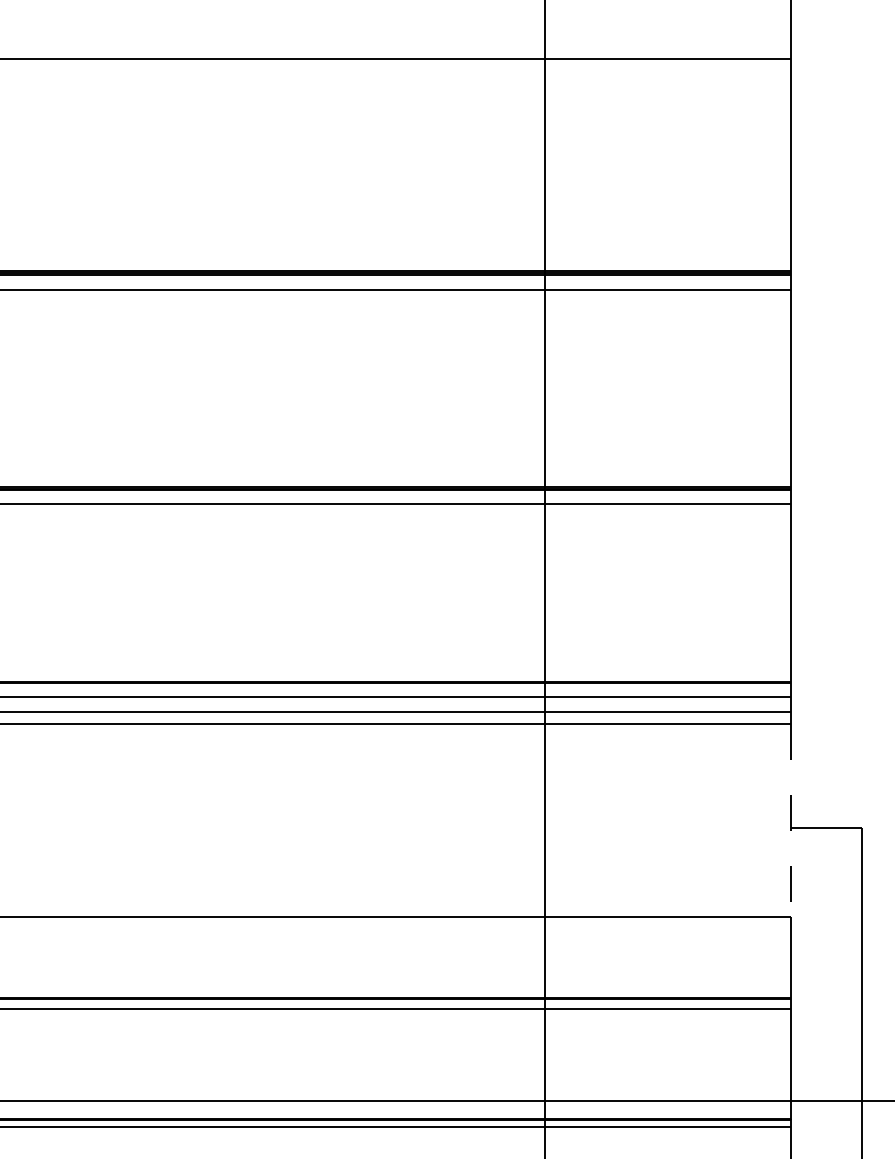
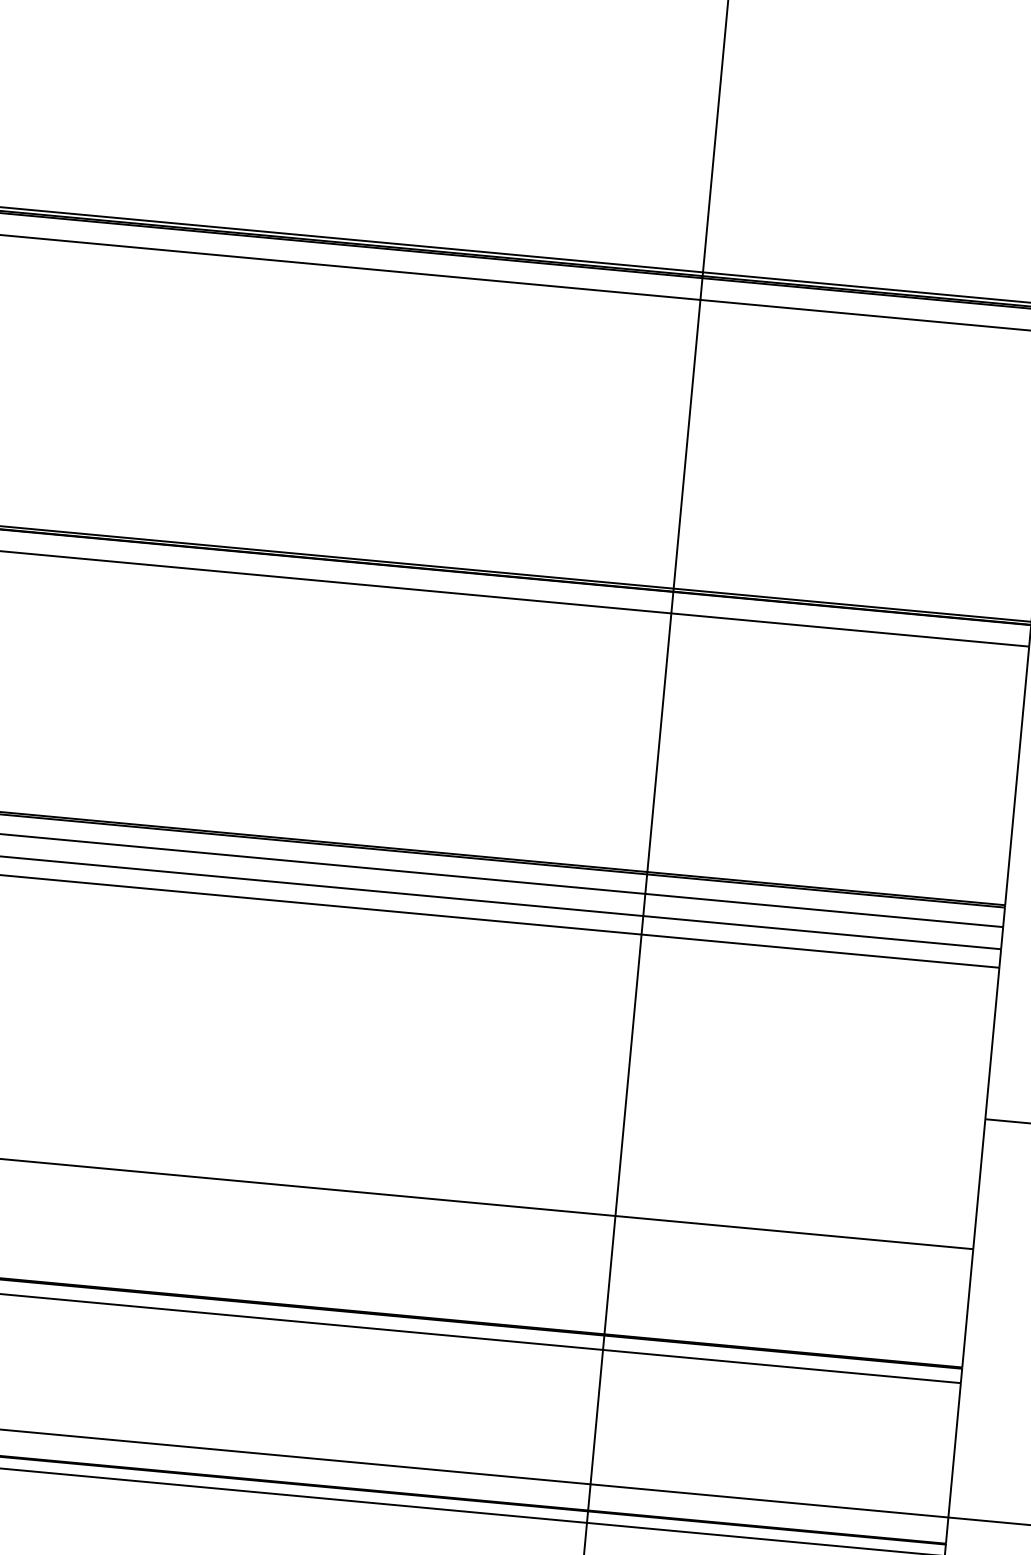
line: (790, 821) -> (986, 1109), dashed -> solid

